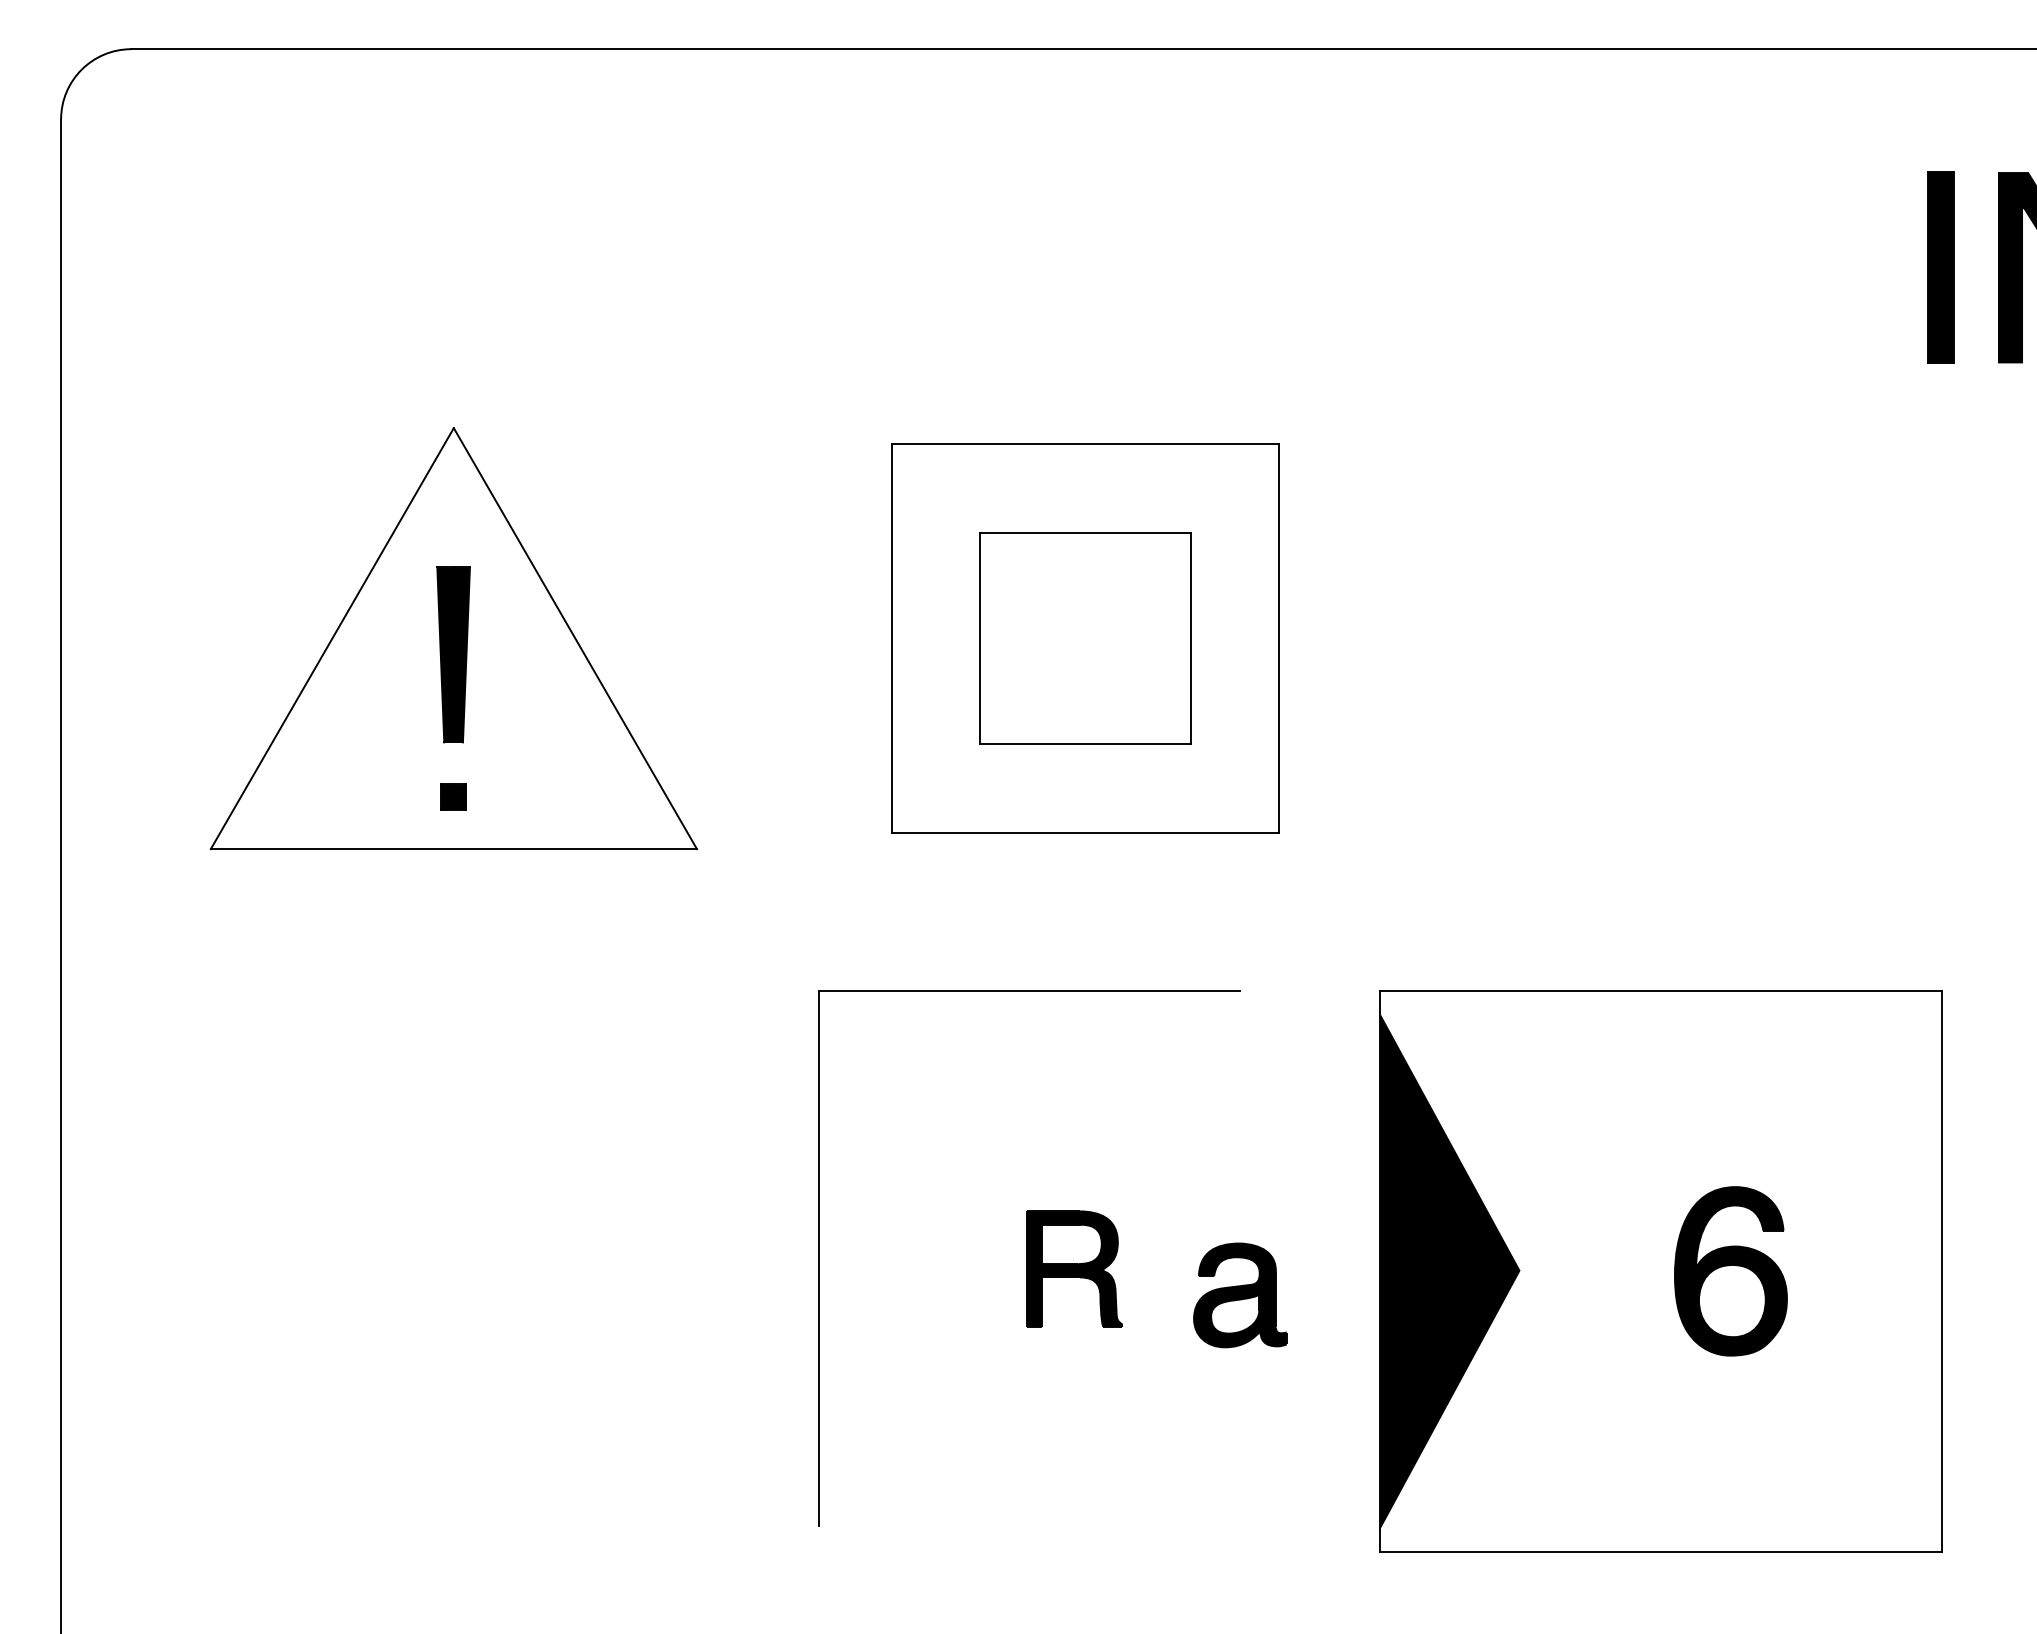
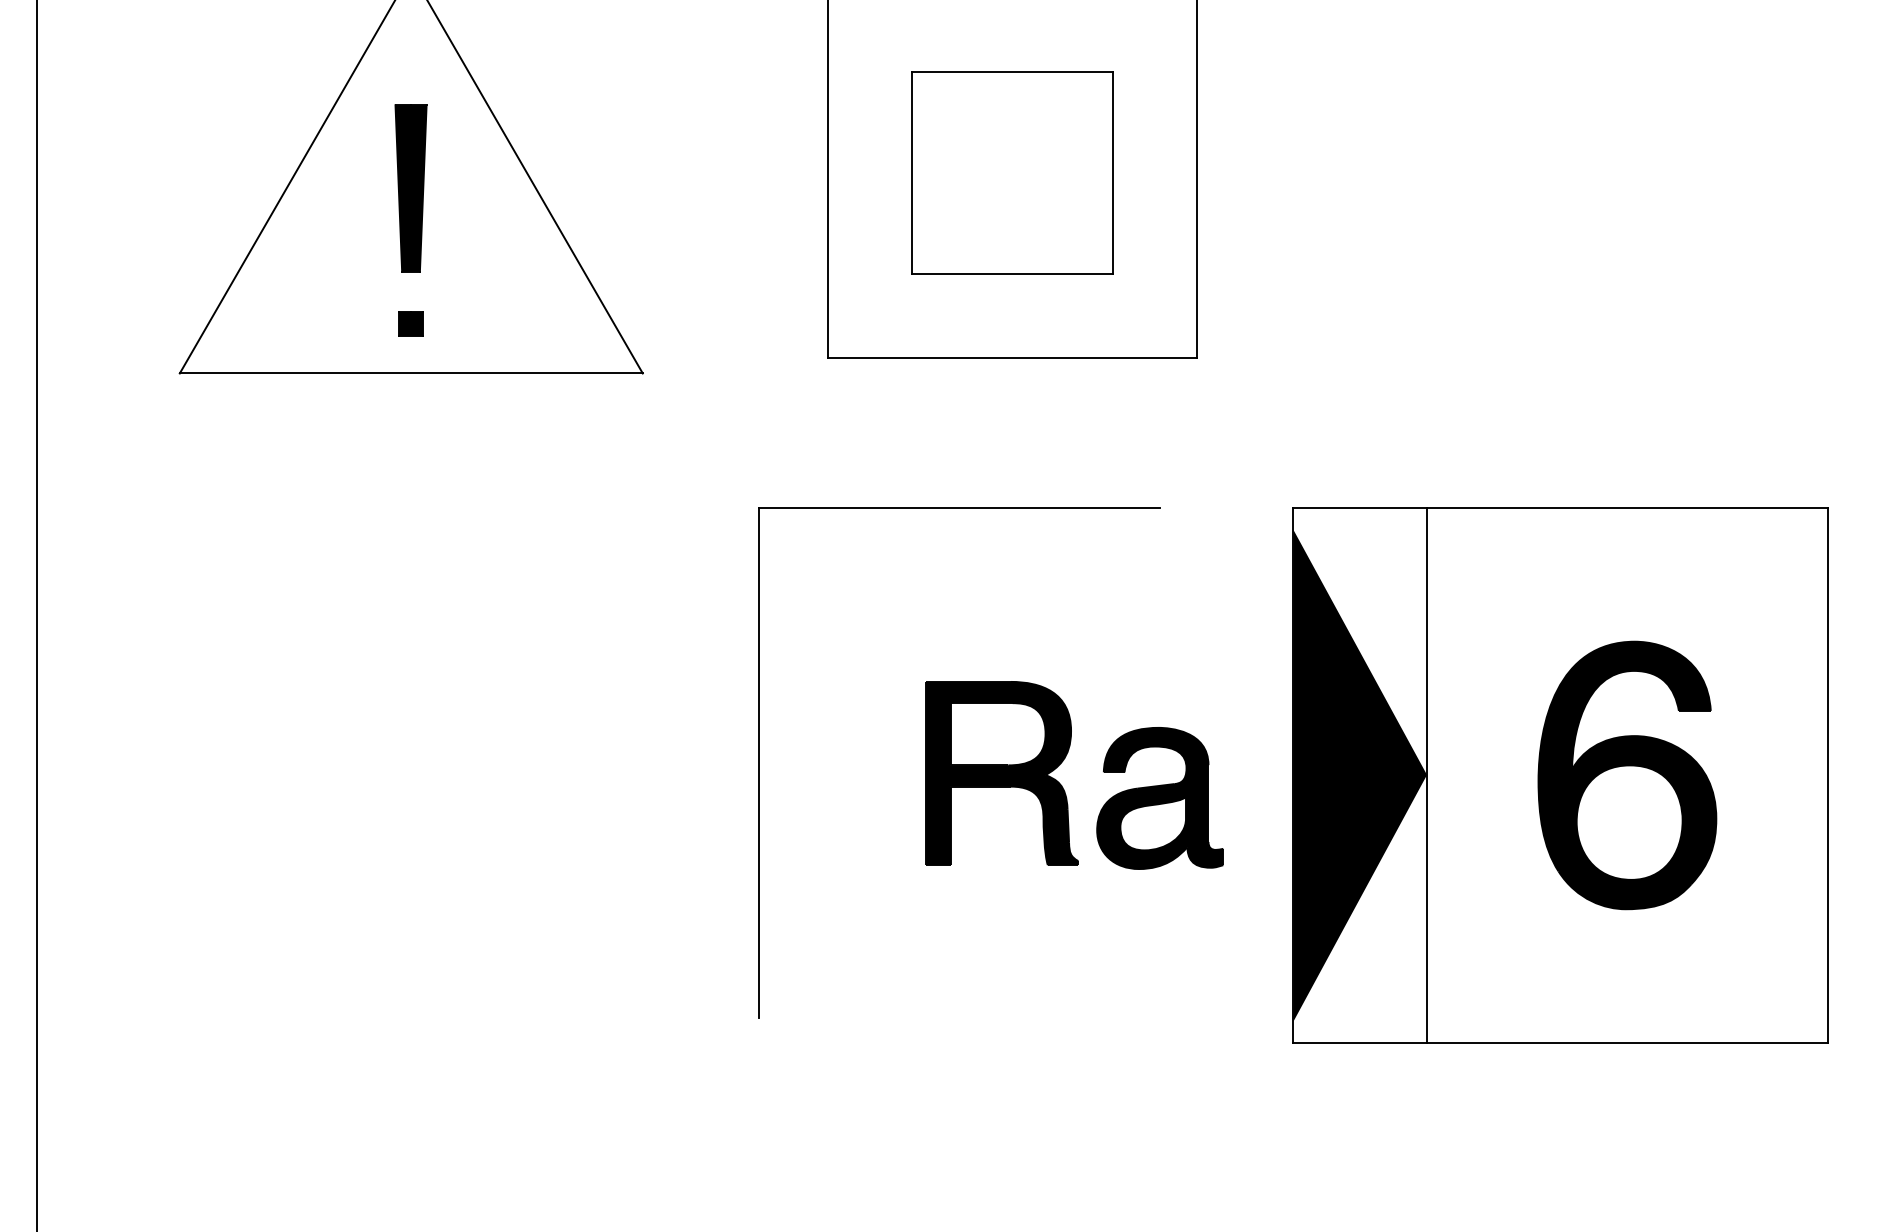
part: (1074, 1268) -> (1002, 772), size x1.67
line: (1520, 1270) -> (1427, 774), added
part: (1730, 1271) -> (1626, 775), size x1.67
part: (1240, 1295) -> (1160, 798), size x1.43

